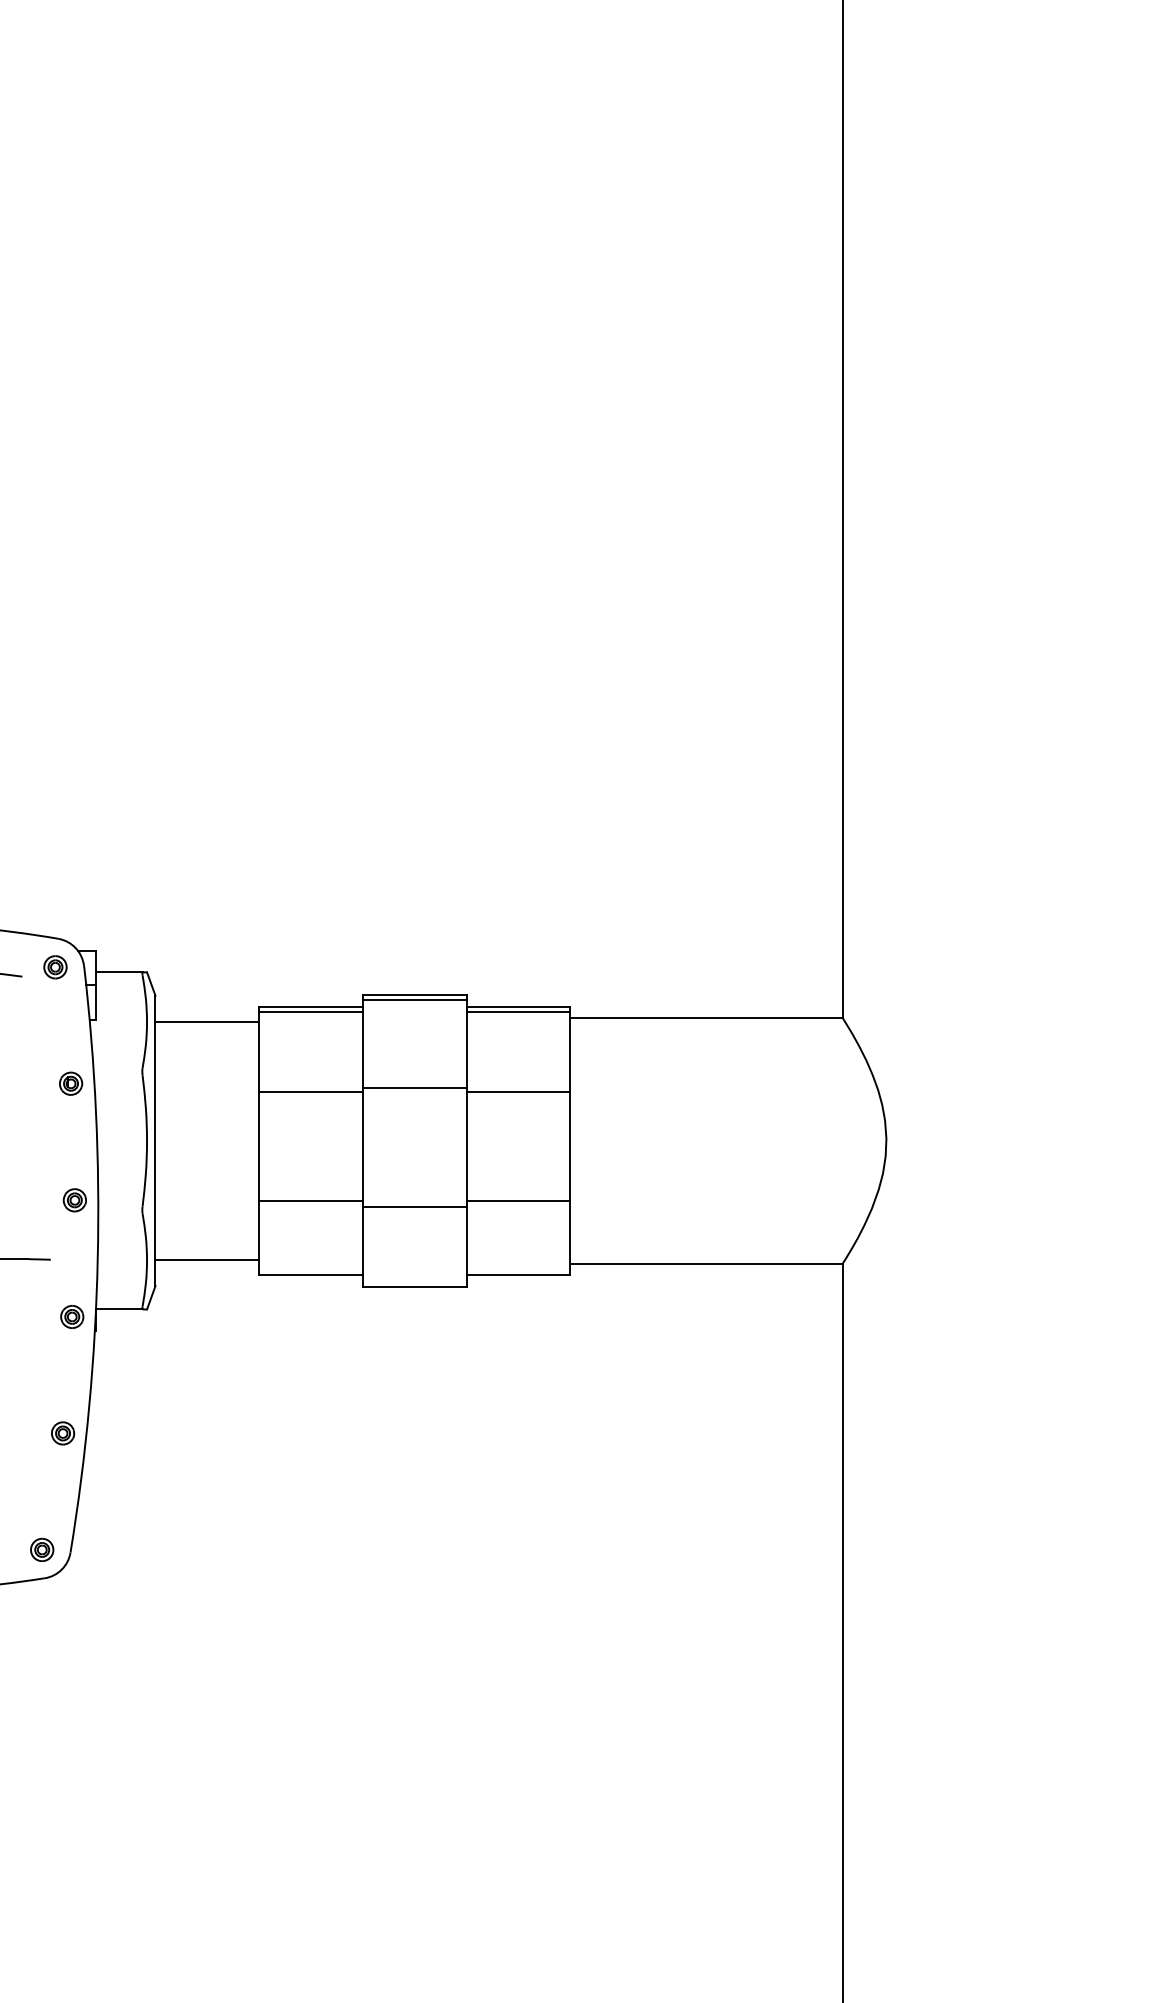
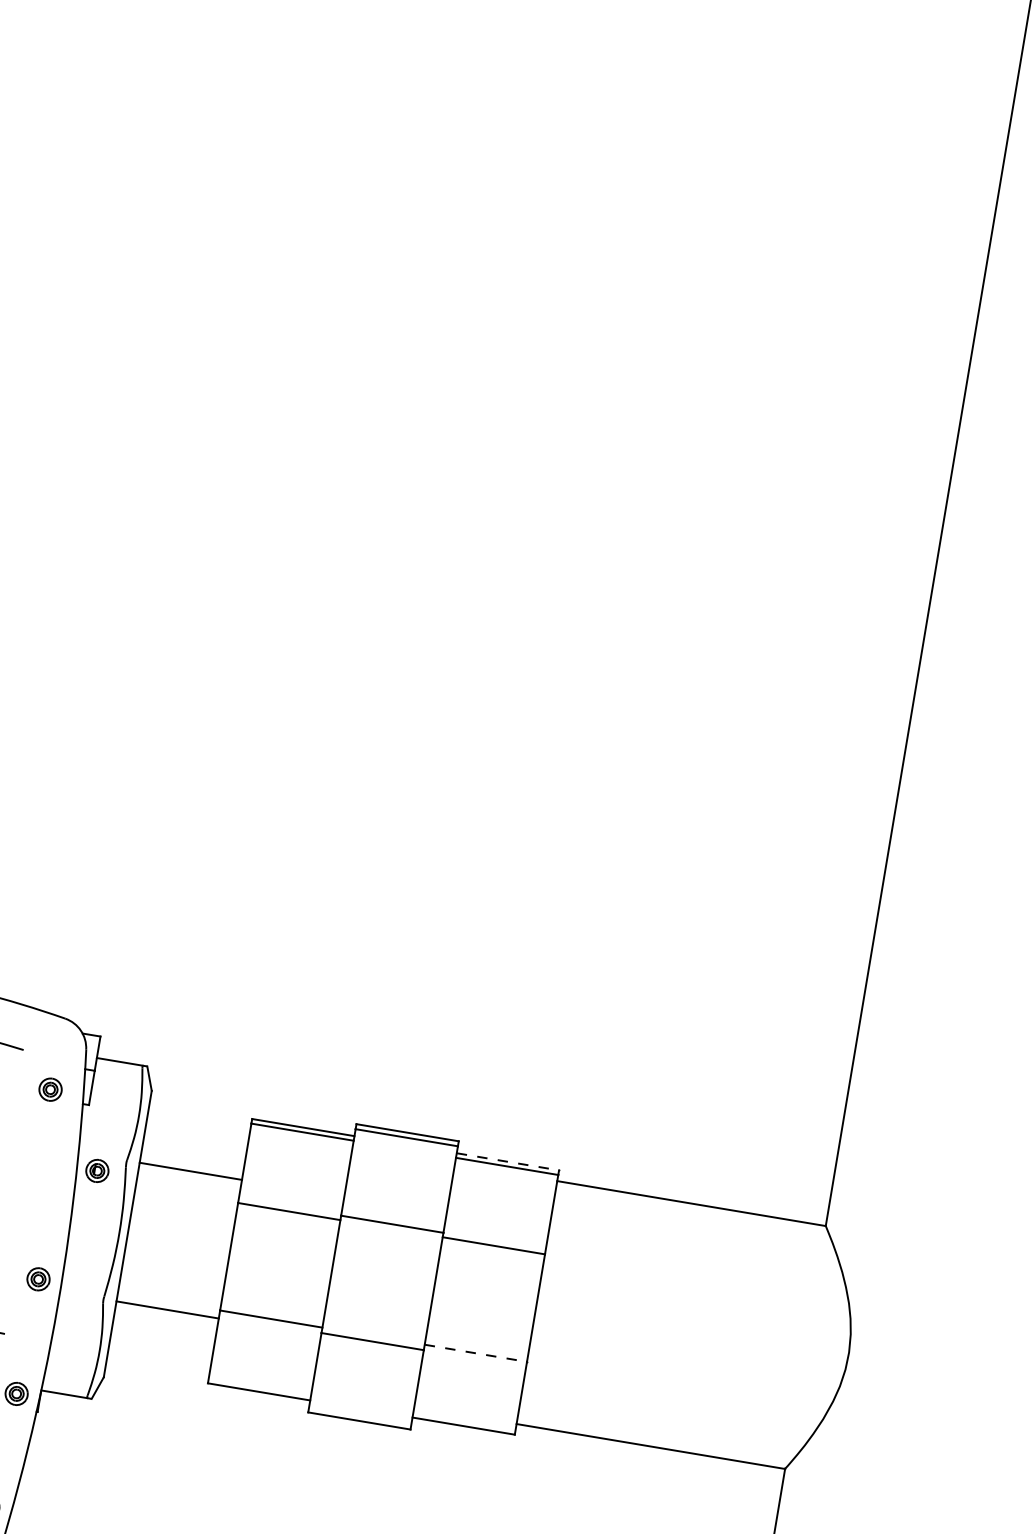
part: (55, 967) -> (50, 1089), moved
line: (518, 1006) -> (508, 1161), solid -> dashed
line: (207, 1021) -> (191, 1171), moved
part: (71, 1083) -> (97, 1170), moved
line: (518, 1201) -> (475, 1353), solid -> dashed
line: (207, 1260) -> (167, 1310), moved

